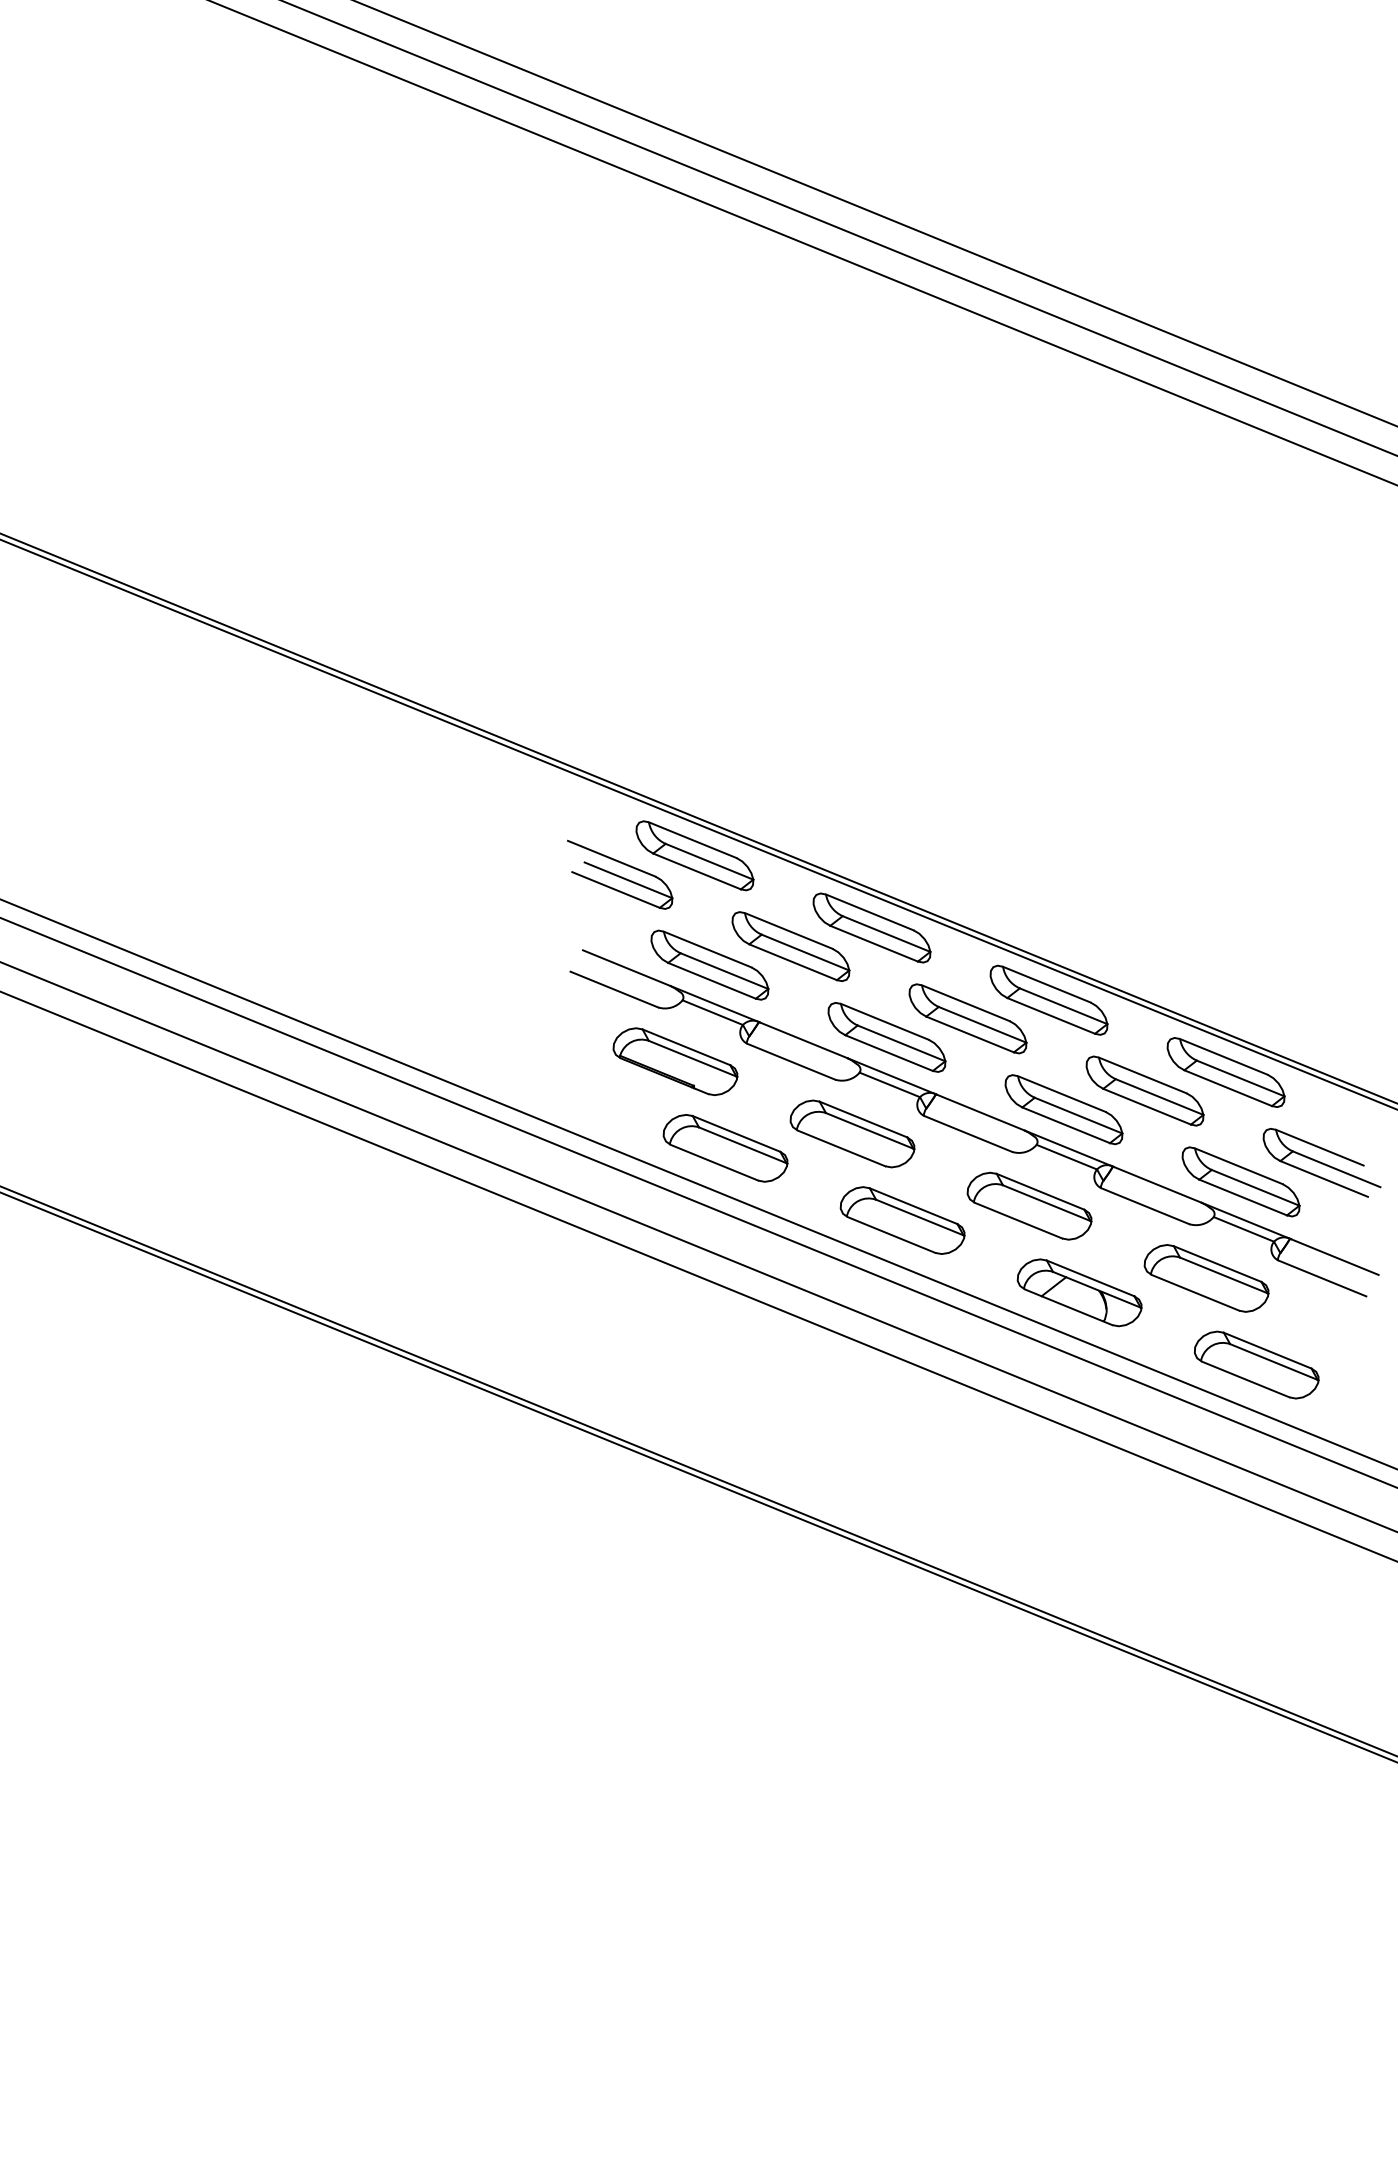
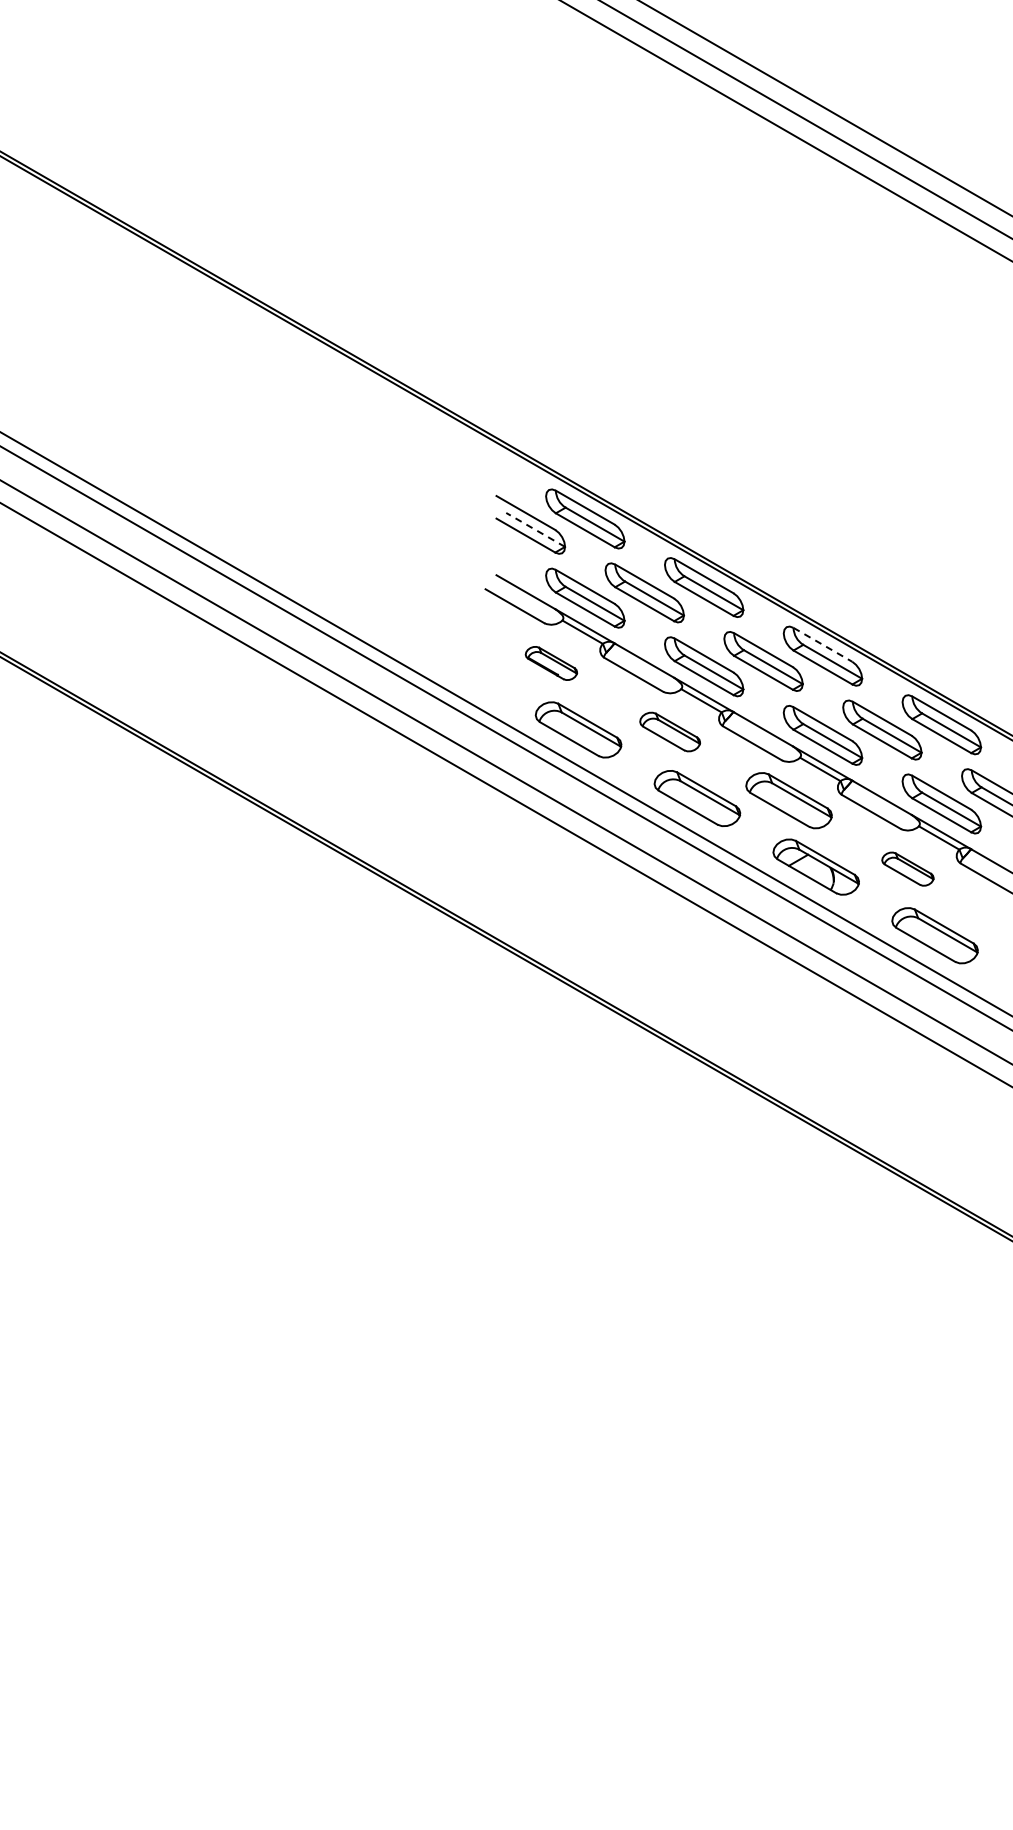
line: (628, 879) -> (535, 529), solid -> dashed
line: (1046, 984) -> (822, 644), solid -> dashed
part: (675, 1061) -> (551, 663), size x0.6
part: (851, 1133) -> (669, 731), size x0.7
part: (1205, 1277) -> (907, 868), size x0.6

